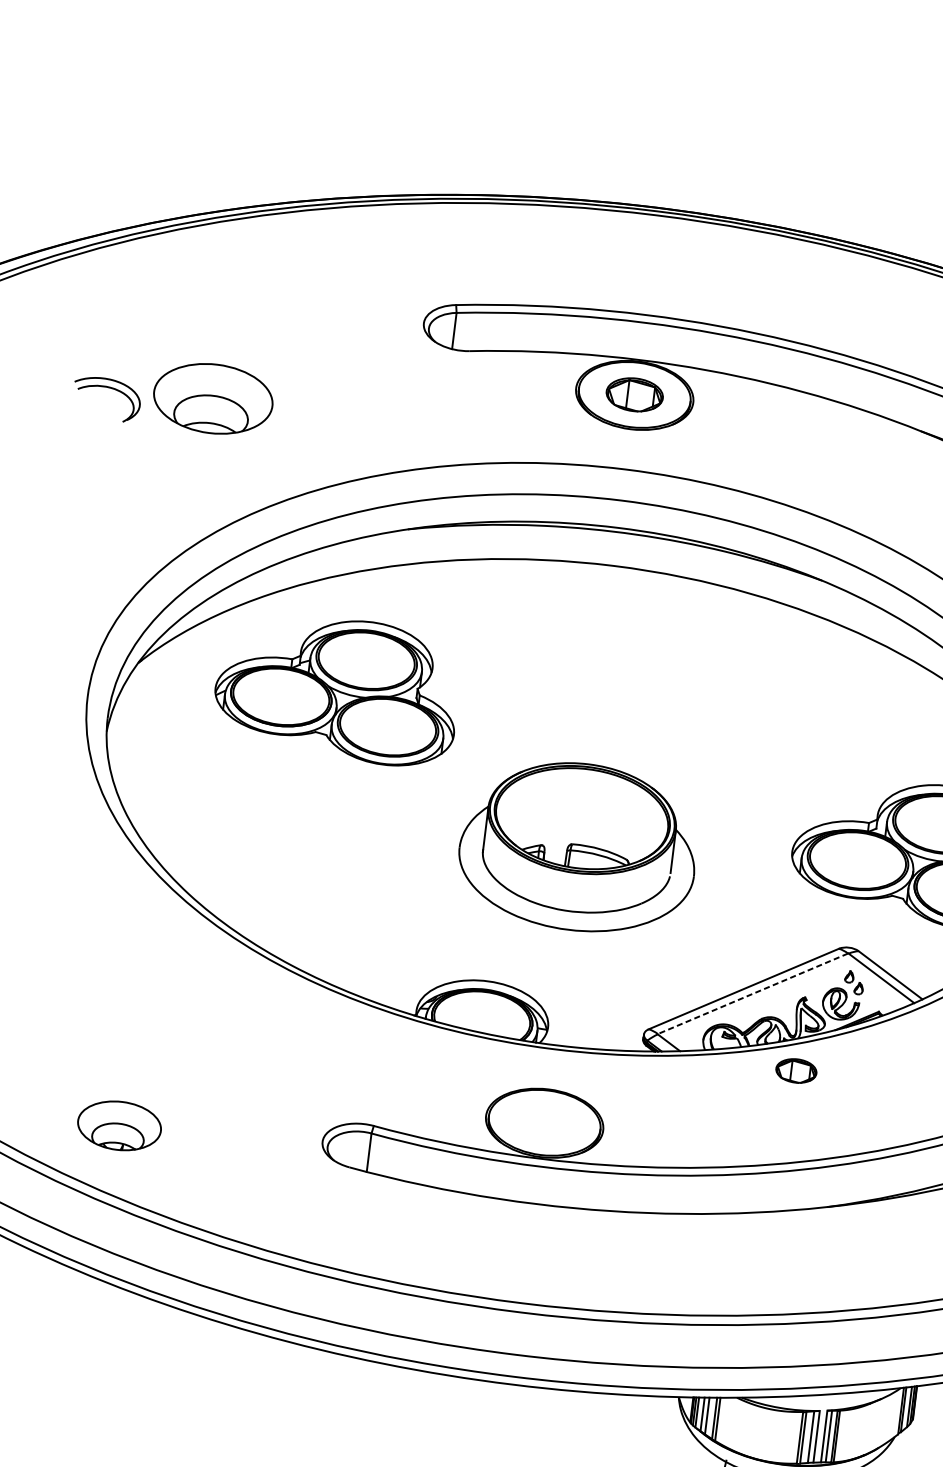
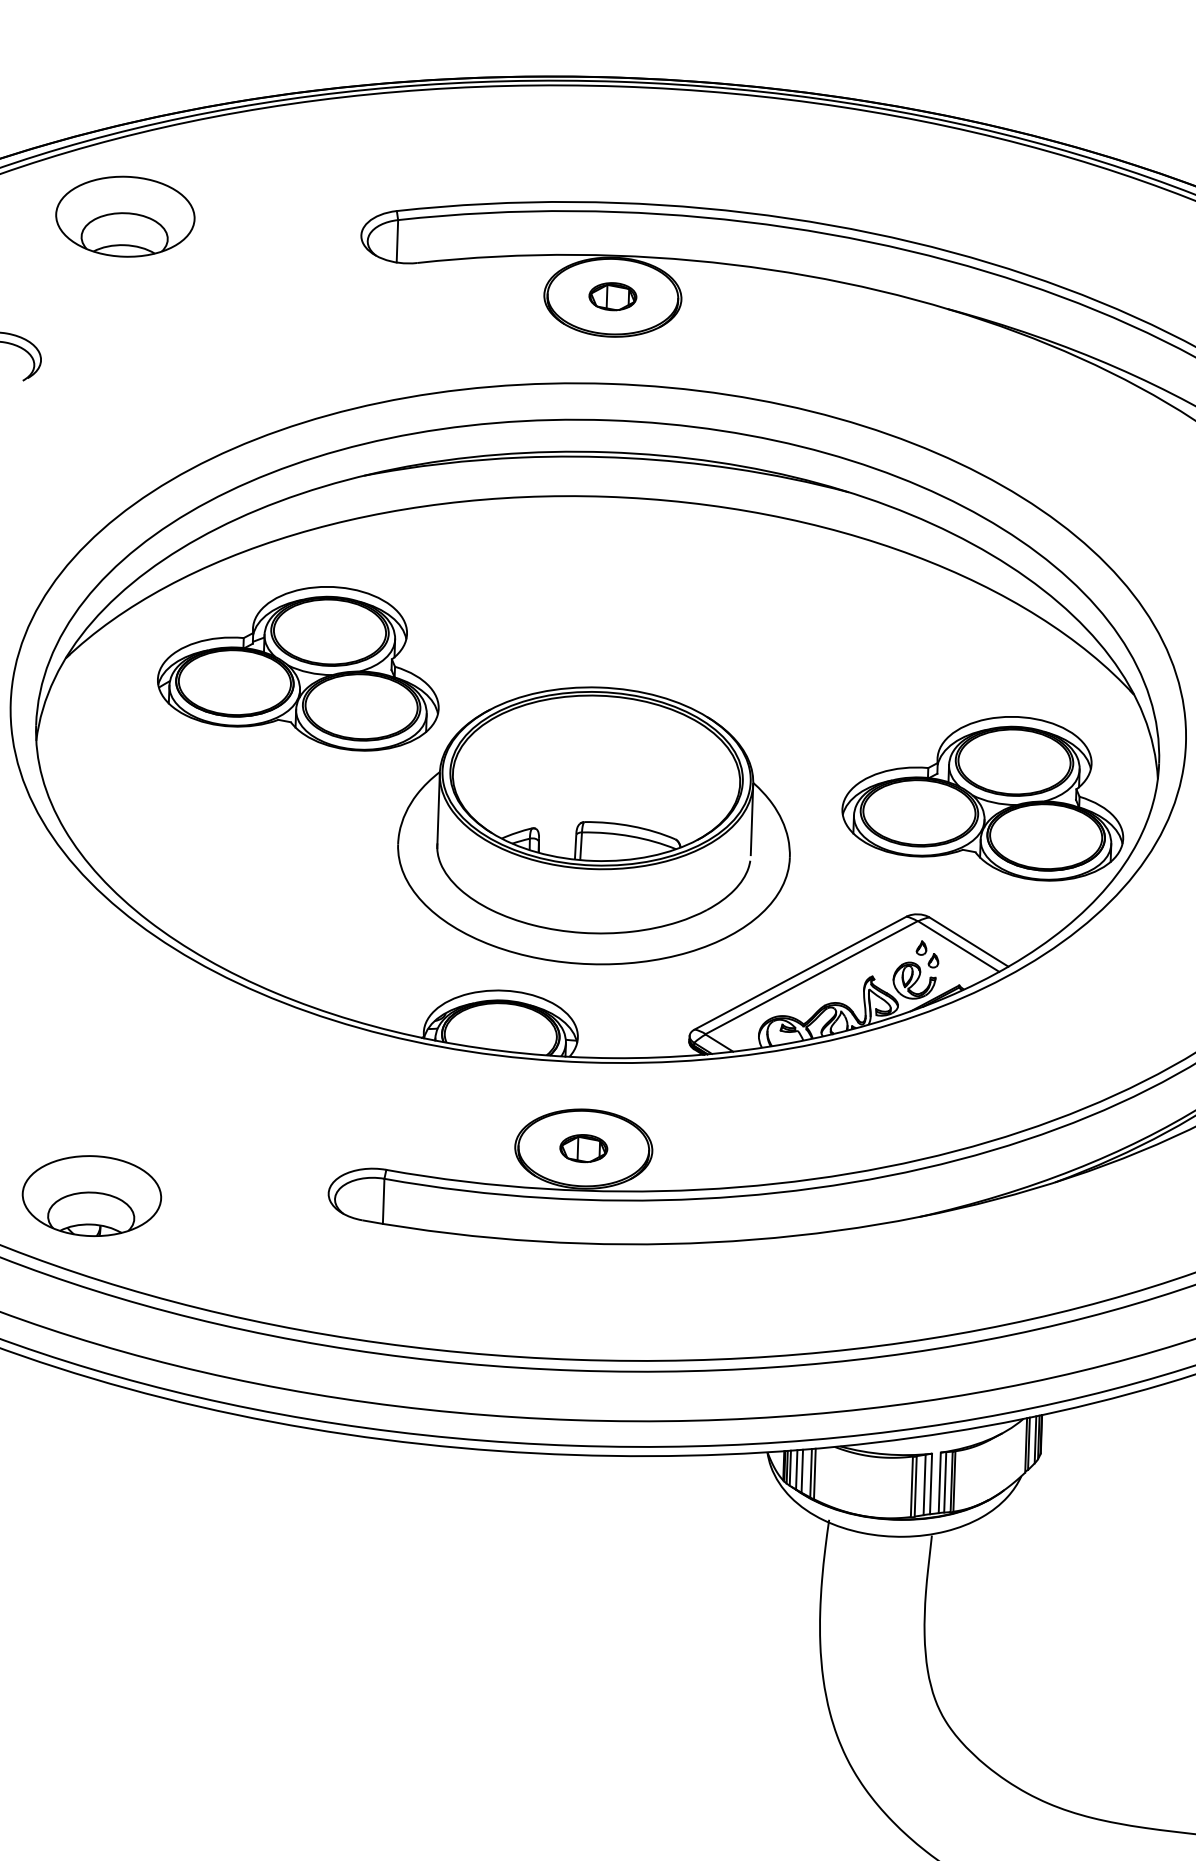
part: (634, 394) -> (612, 296), size x0.71
part: (213, 398) -> (125, 216), moved
part: (577, 846) -> (593, 825), size x1.43
line: (752, 993) -> (811, 977), dashed -> solid
part: (796, 1070) -> (583, 1148), moved
part: (119, 1125) -> (91, 1195), size x1.43

